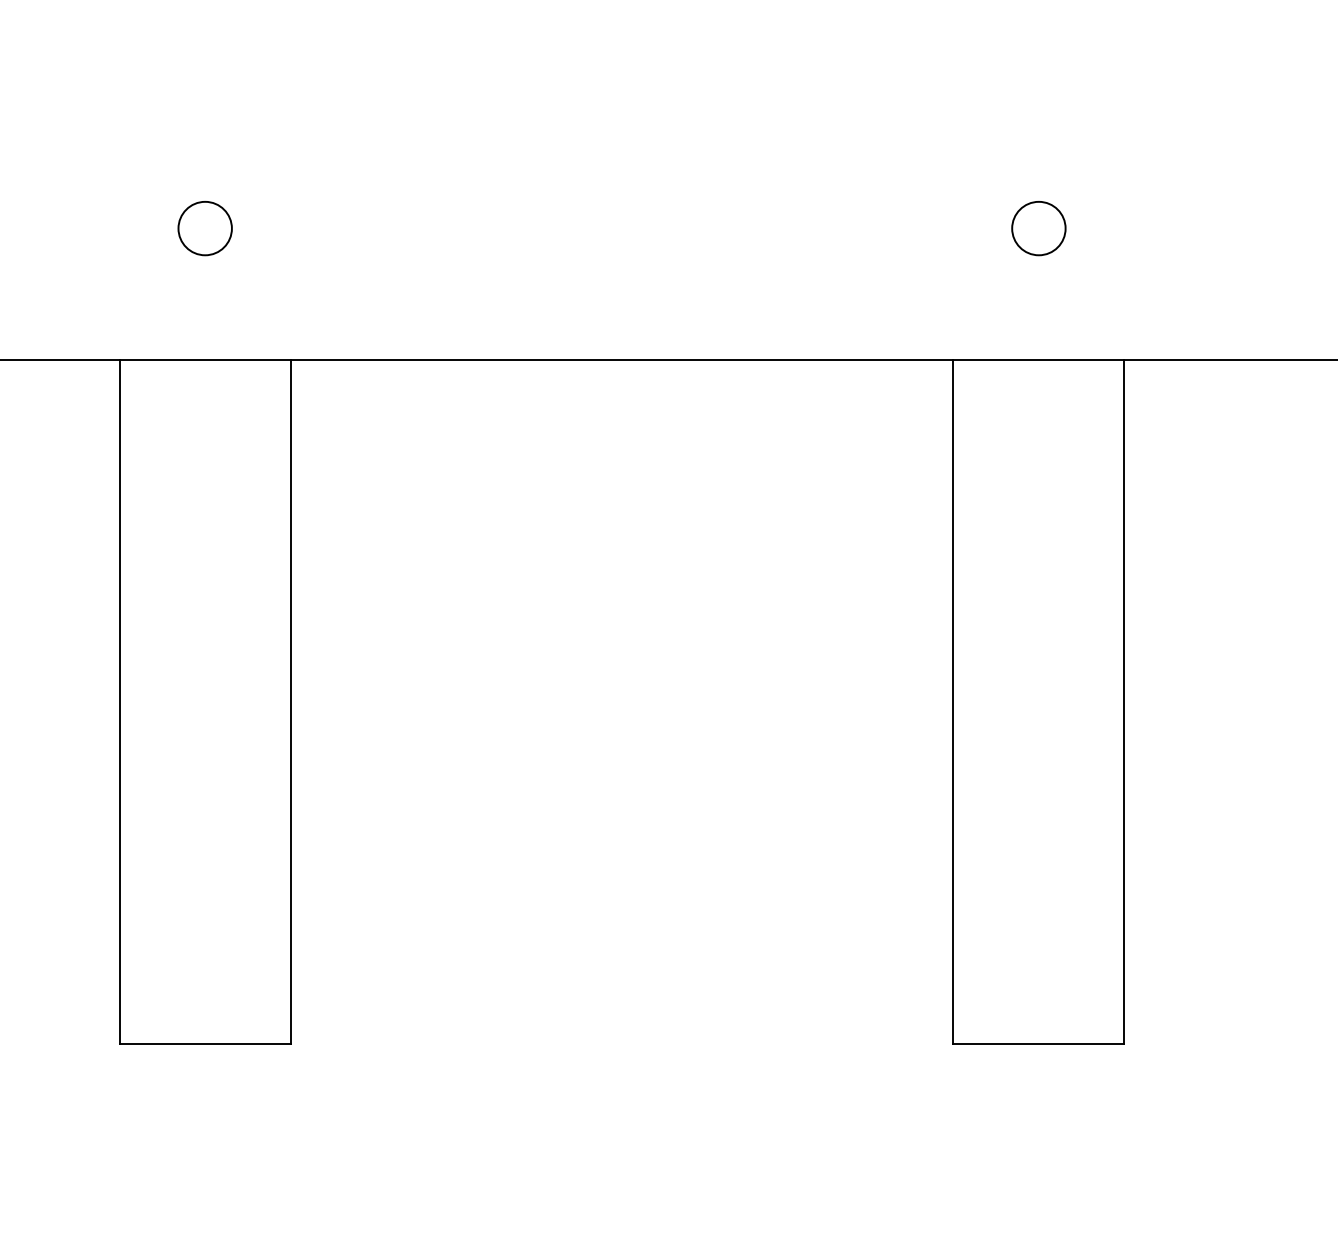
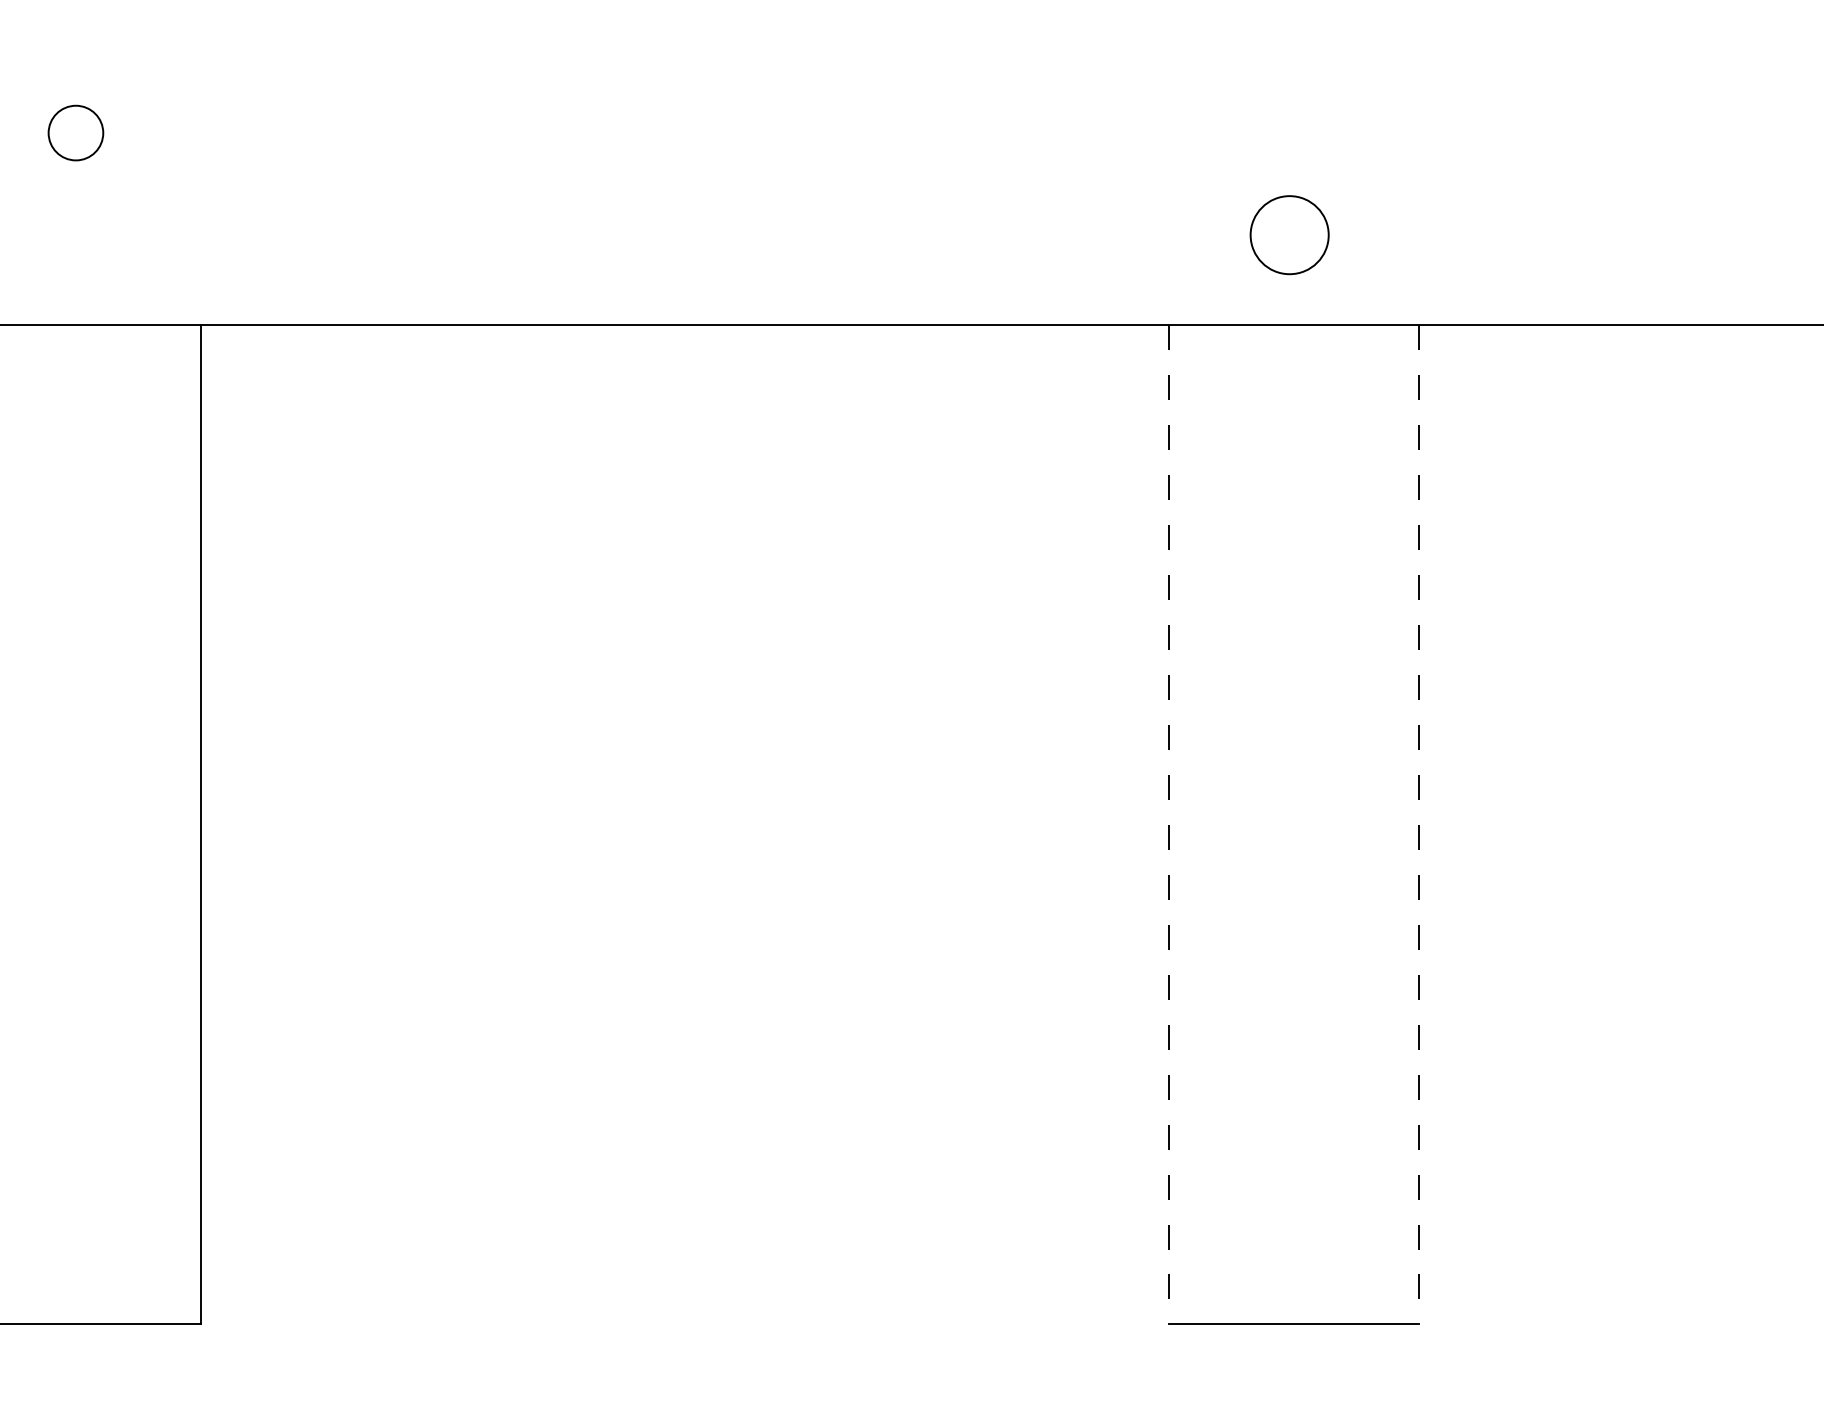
circle: (204, 228) -> (75, 132), size x0.7
circle: (1038, 228) -> (1289, 235), moved
line: (953, 702) -> (1169, 825), solid -> dashed
line: (1124, 702) -> (1419, 825), solid -> dashed

